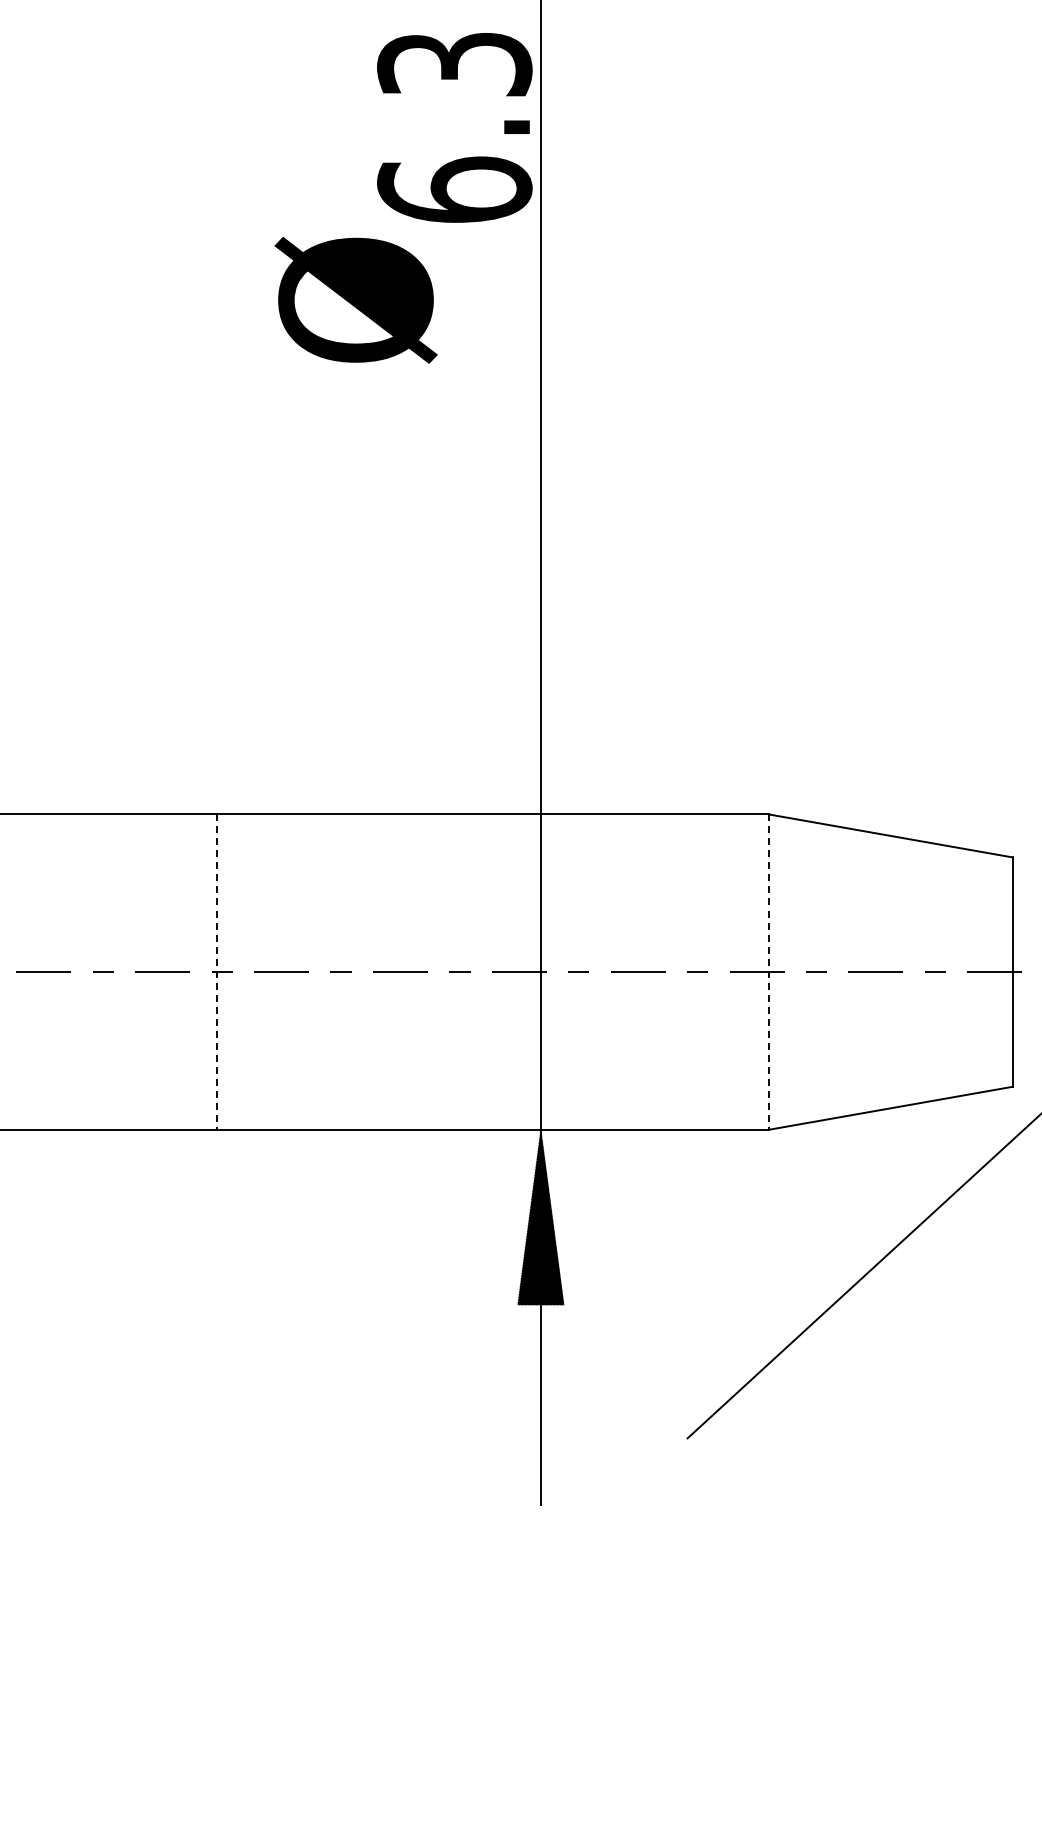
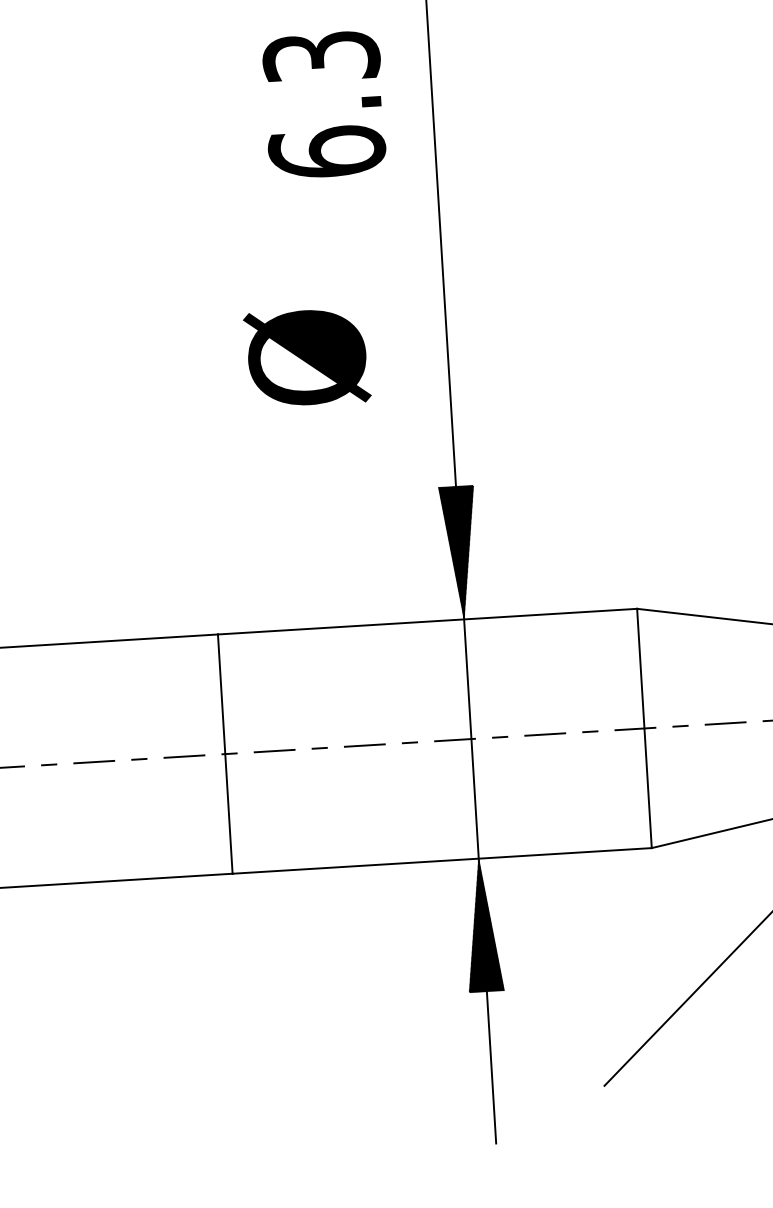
text: (454, 127) -> (324, 104), moved
text: (355, 300) -> (306, 357), moved
hatch: (540, 726) -> (459, 552), added
line: (216, 972) -> (225, 754), dashed -> solid
line: (768, 972) -> (644, 728), dashed -> solid

